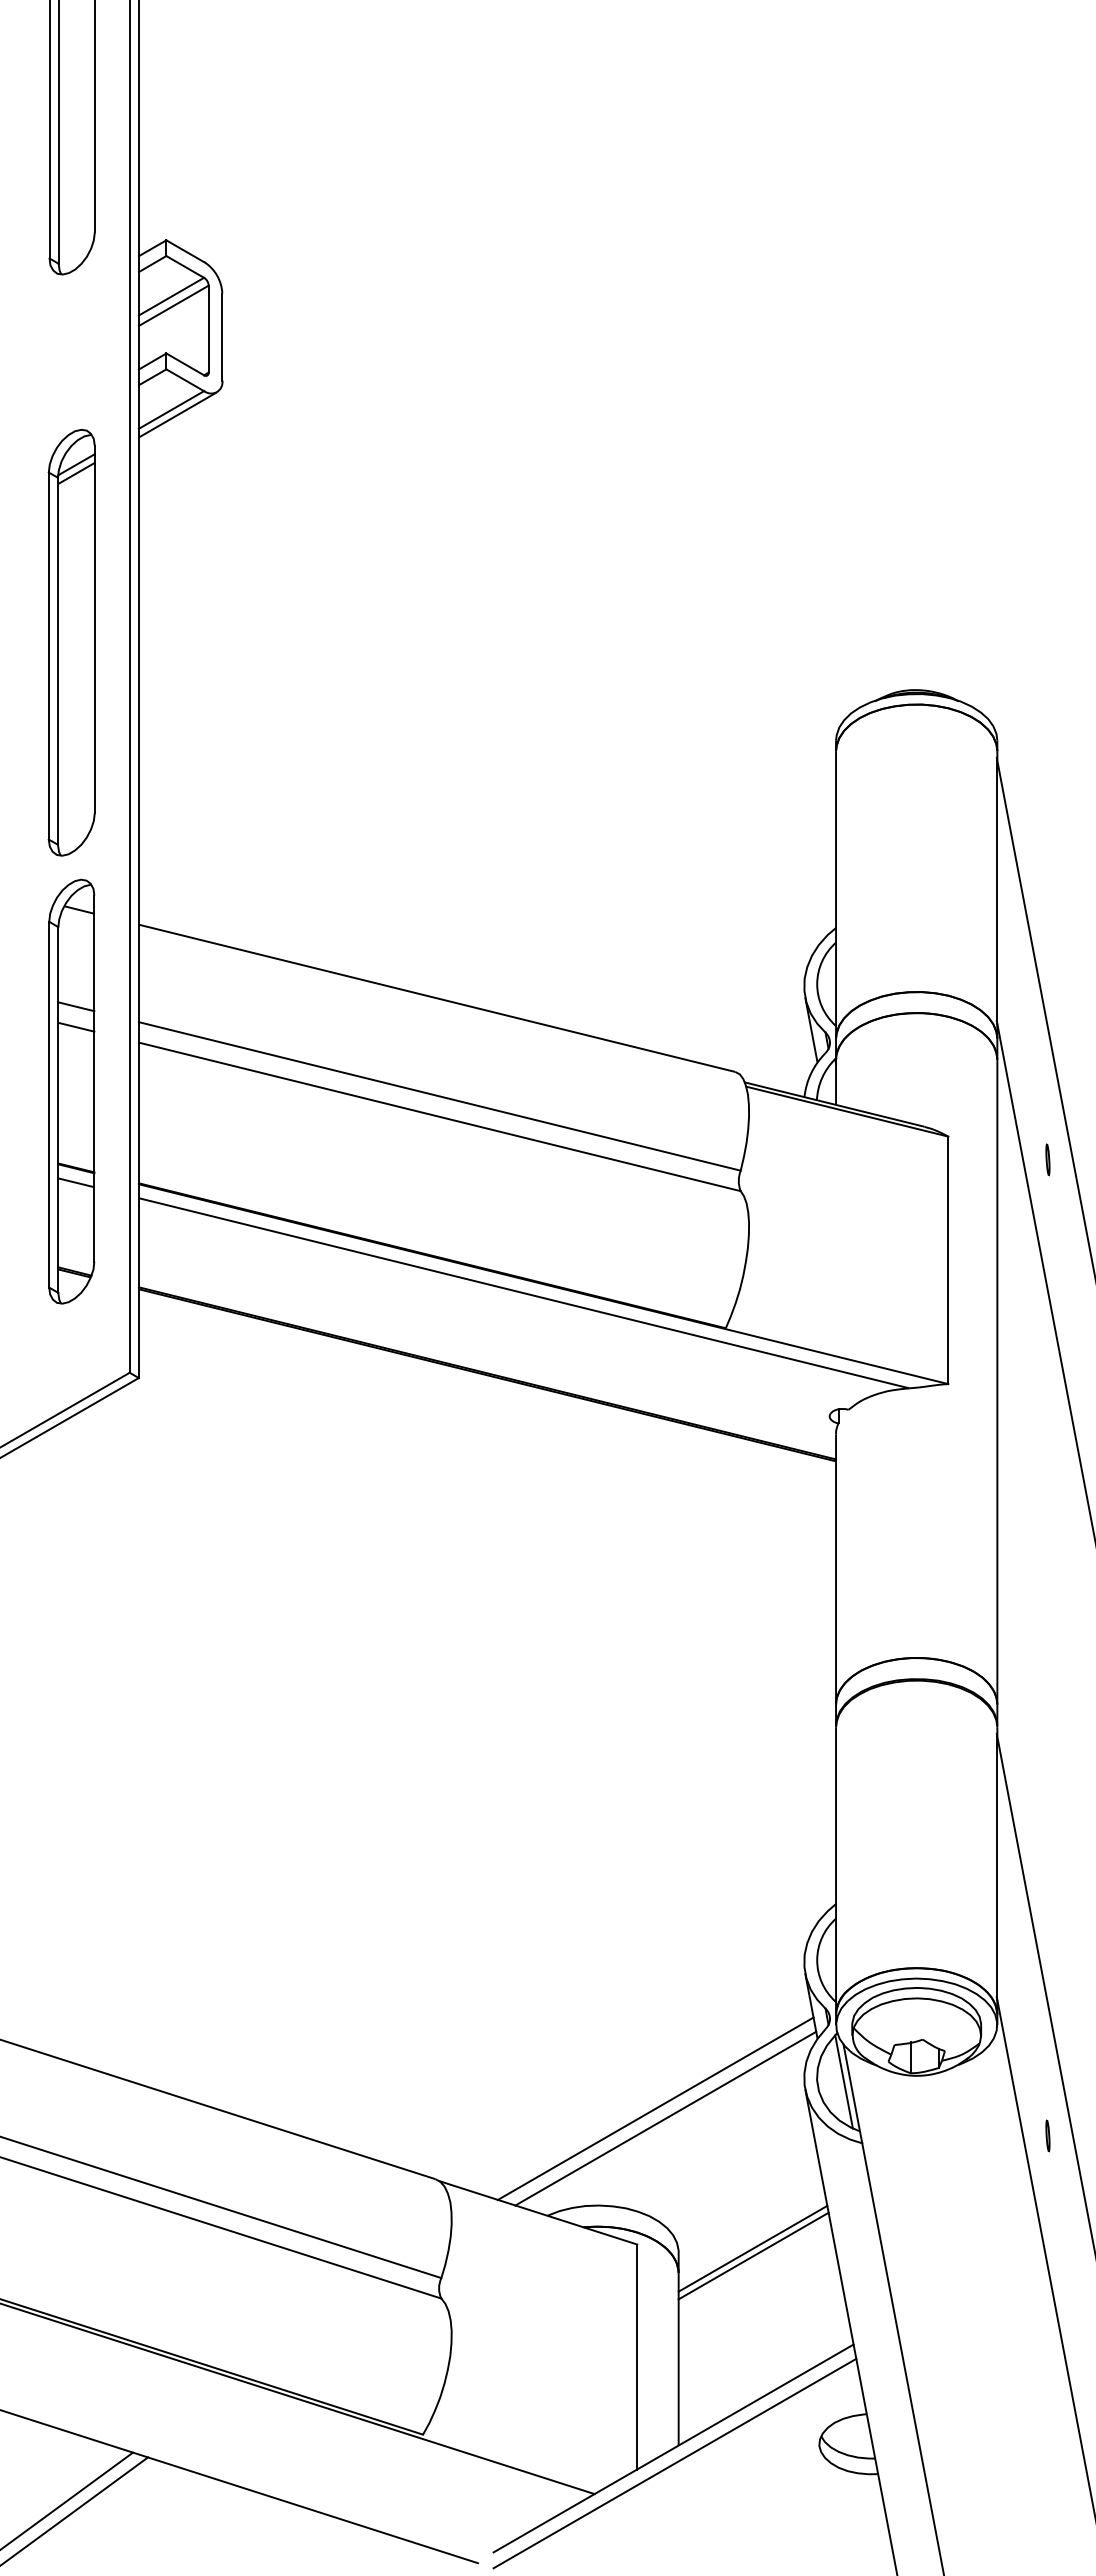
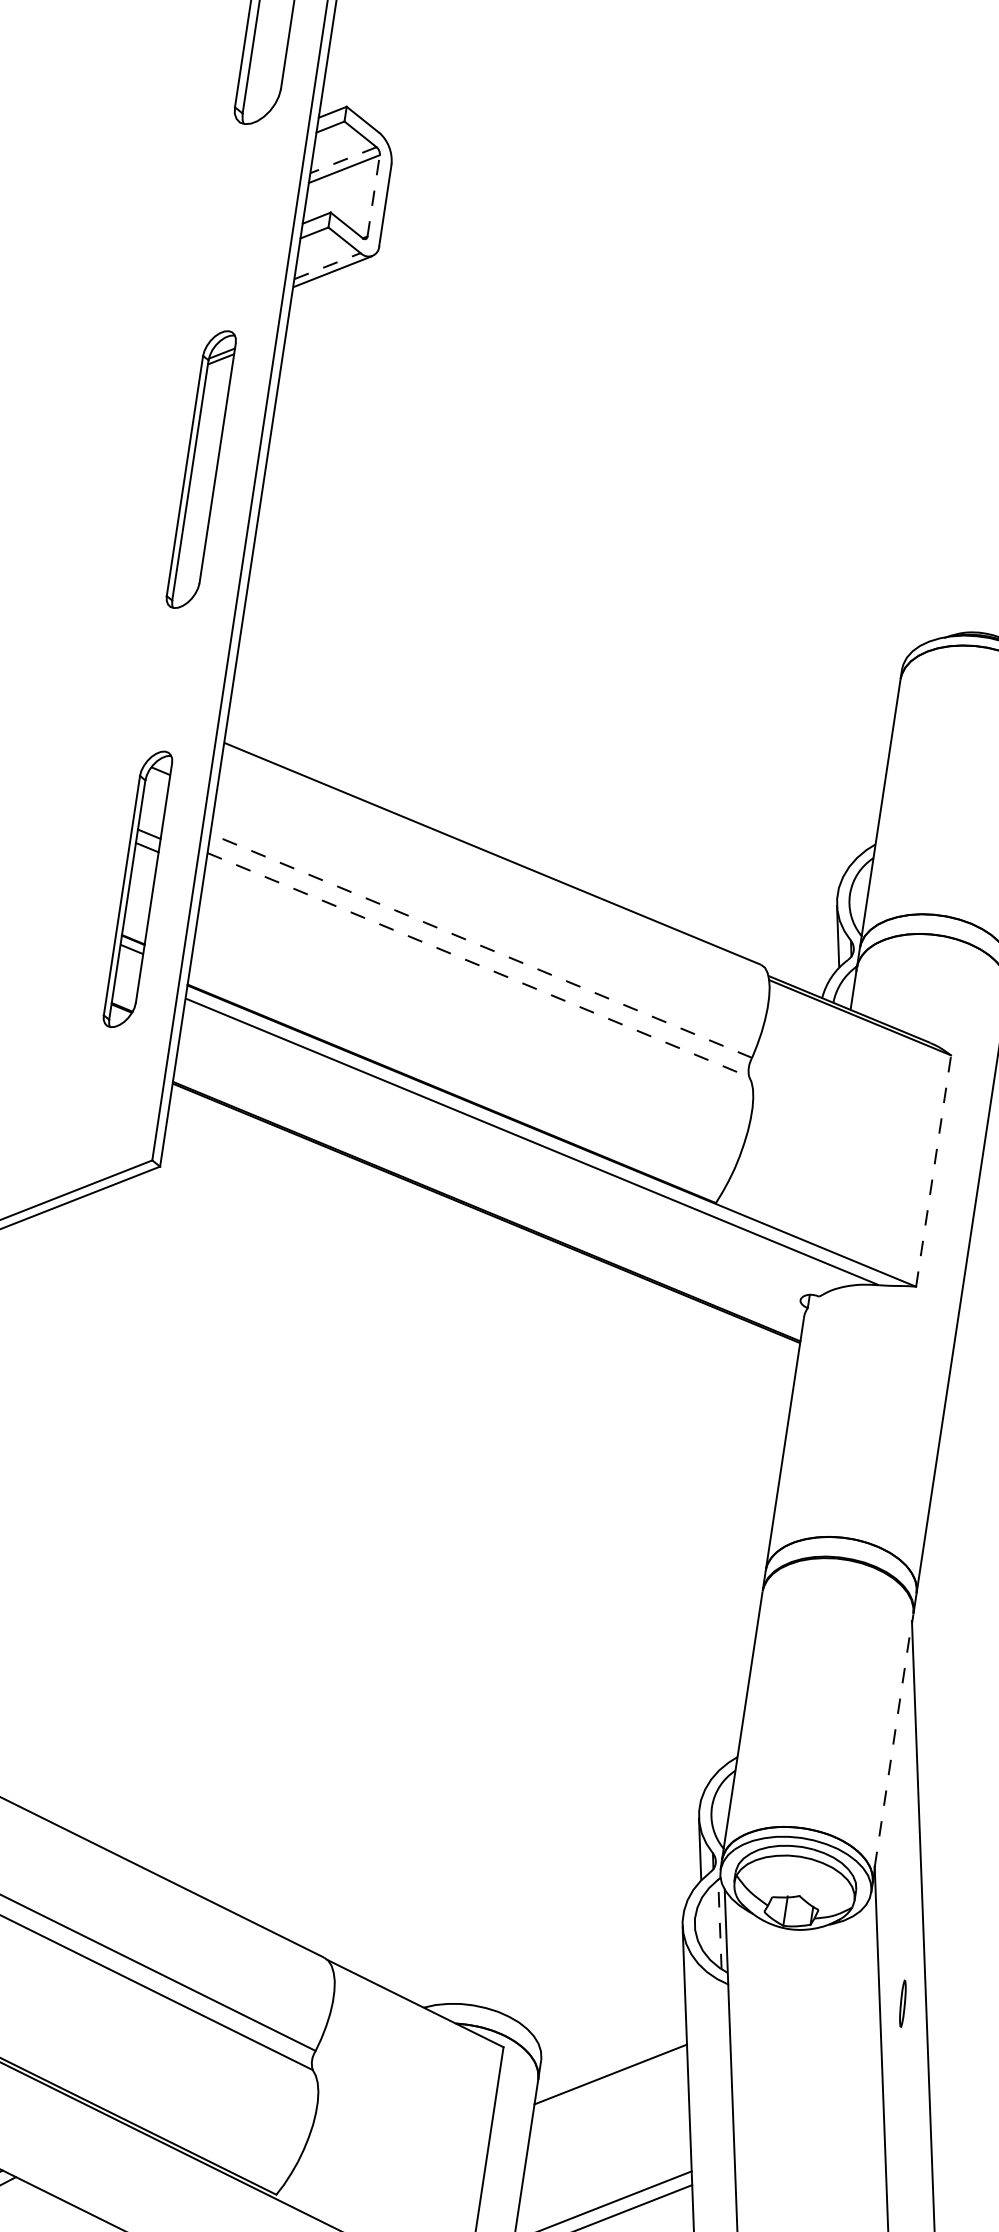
line: (171, 296) -> (343, 160), solid -> dashed
line: (208, 328) -> (373, 195), solid -> dashed
line: (171, 410) -> (327, 266), solid -> dashed
part: (71, 642) -> (201, 469), size x0.7
part: (71, 1091) -> (137, 889), size x0.7
line: (439, 1096) -> (481, 945), solid -> dashed
line: (439, 1116) -> (478, 964), solid -> dashed
line: (948, 1260) -> (933, 1171), solid -> dashed
line: (996, 1865) -> (893, 1743), solid -> dashed
line: (843, 2081) -> (719, 1923), solid -> dashed
line: (655, 2108) -> (539, 1922), removed
line: (665, 2118) -> (547, 1933), removed
part: (1047, 2135) -> (902, 2003), size x1.6
line: (752, 2248) -> (610, 2067), removed

